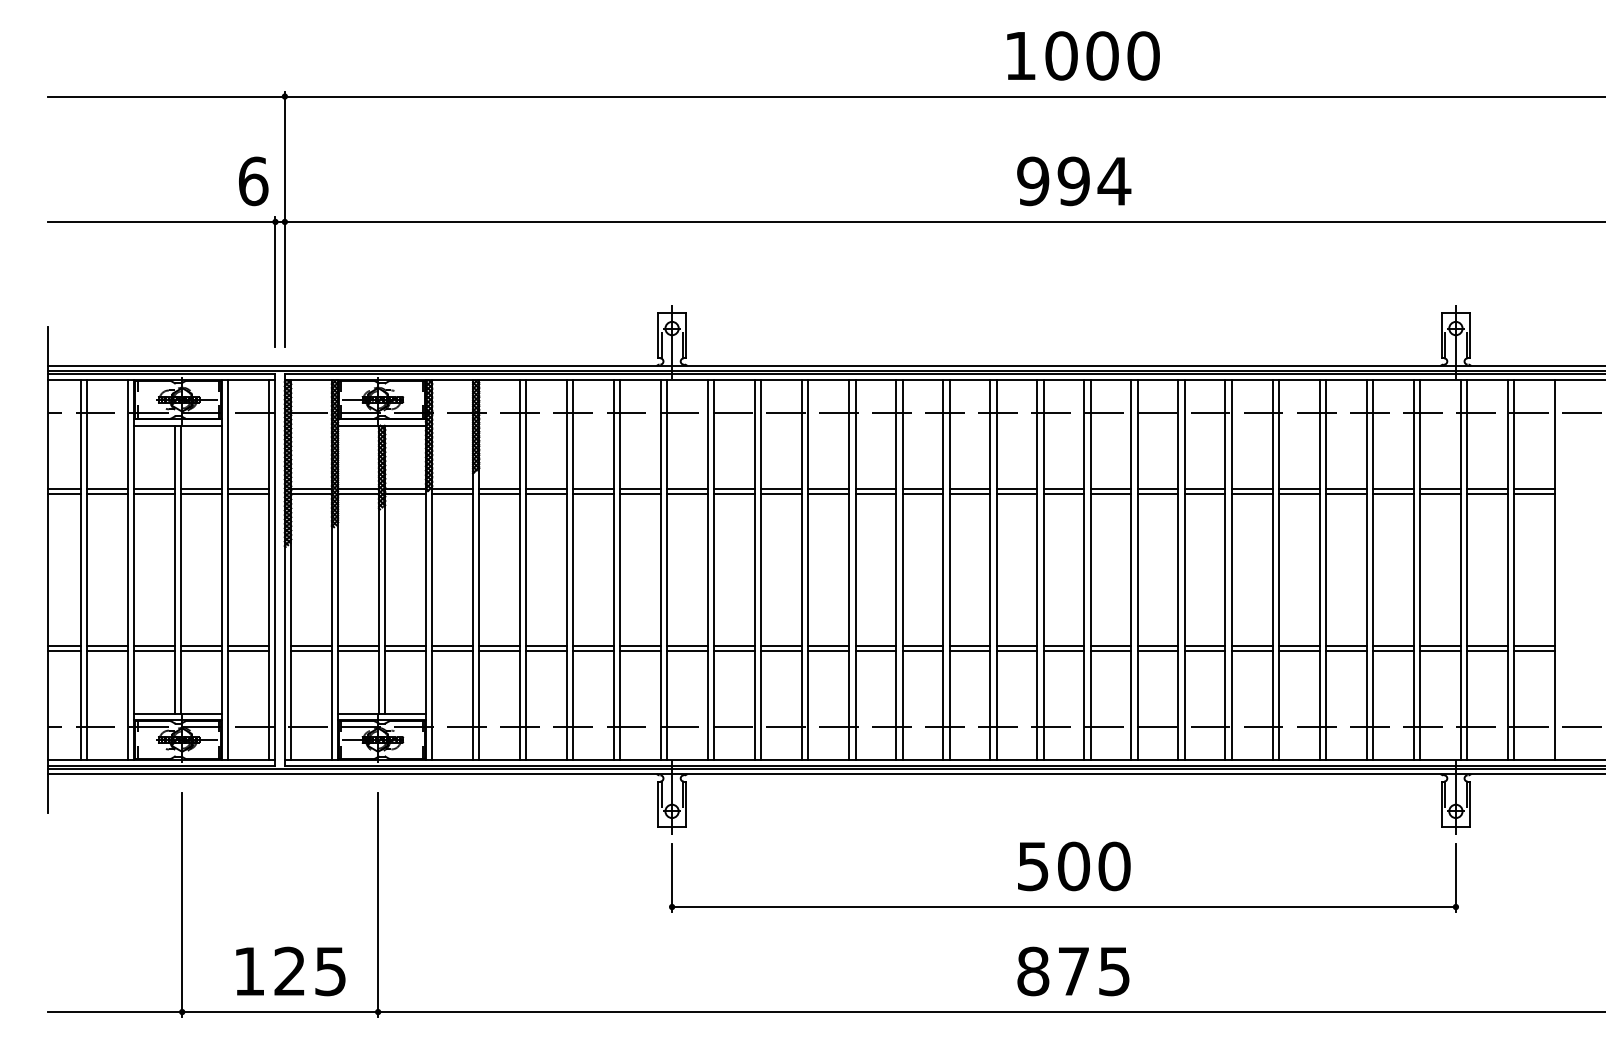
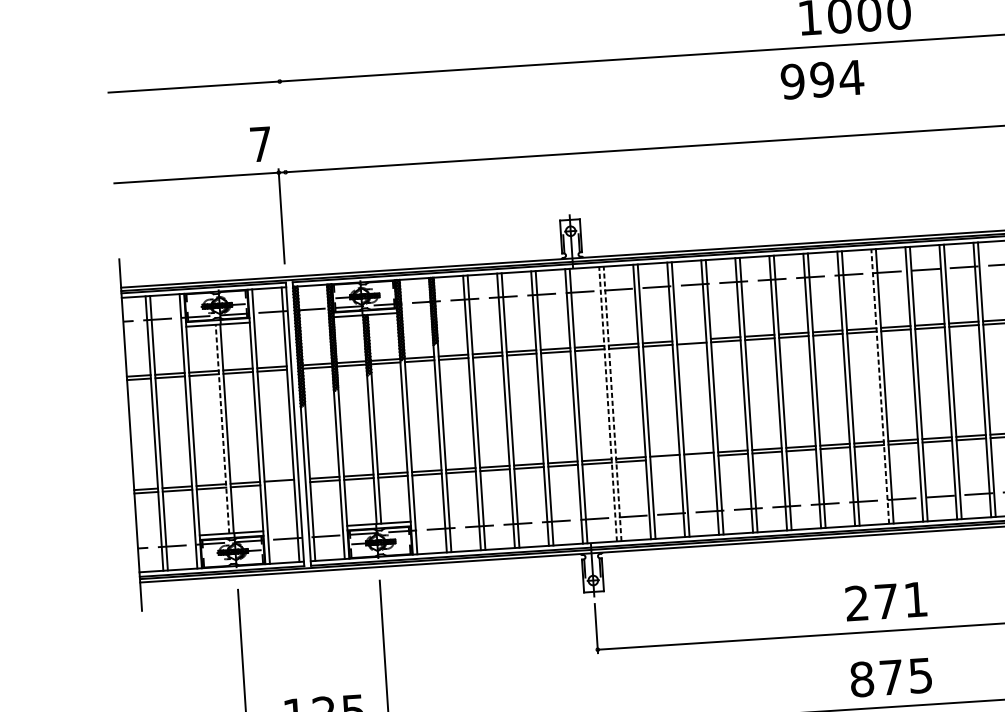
text: (253, 181) -> (261, 144), 6 -> 7
text: (1074, 181) -> (822, 79), moved
line: (284, 219) -> (285, 170), removed
line: (828, 489) -> (691, 340), removed
line: (175, 569) -> (222, 428), solid -> dashed
line: (708, 569) -> (608, 403), solid -> dashed
line: (714, 569) -> (612, 403), solid -> dashed
line: (1084, 569) -> (880, 386), solid -> dashed
line: (248, 650) -> (279, 483), removed
line: (781, 650) -> (664, 459), removed
line: (828, 650) -> (698, 456), removed
text: (1073, 866) -> (886, 601), 500 -> 271

